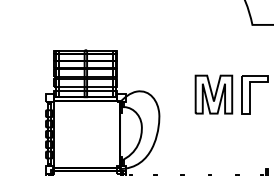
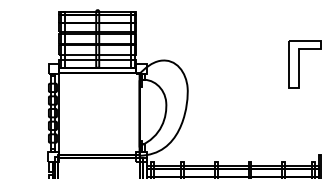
part: (213, 94) -> (254, 64), removed

